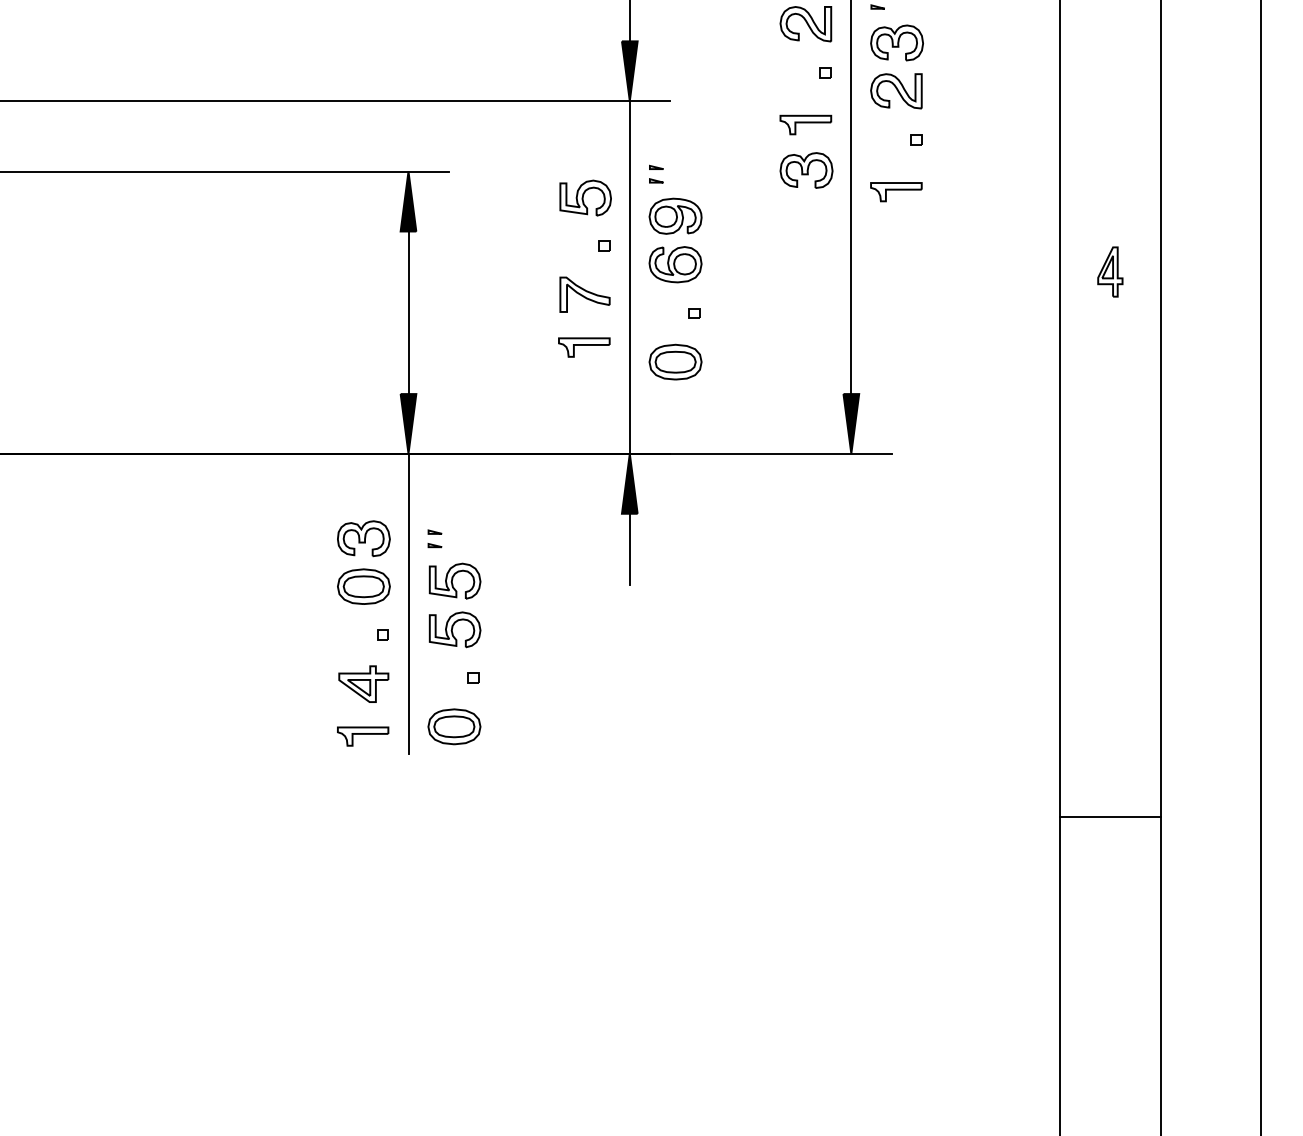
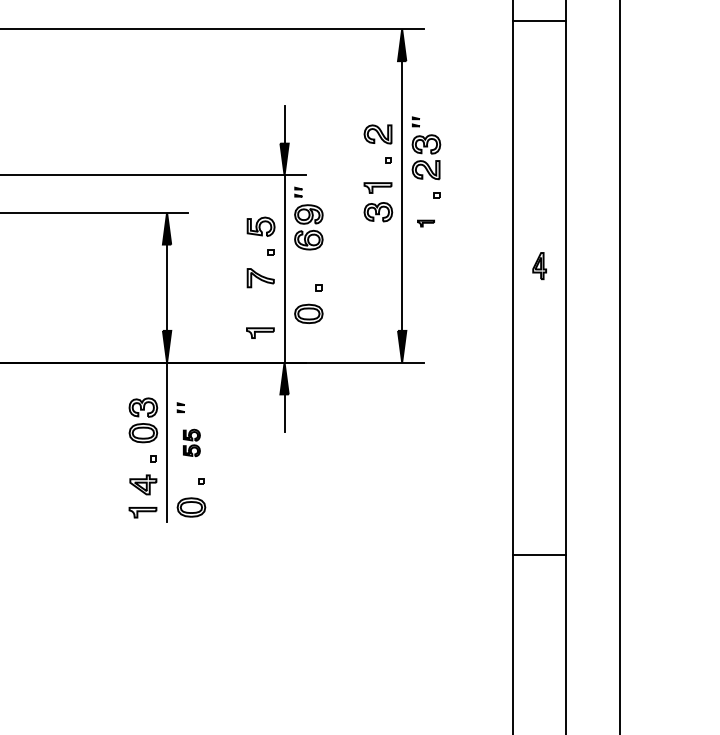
part: (895, 191) -> (425, 223), size x0.6
part: (674, 223) -> (308, 218), moved
part: (584, 346) -> (260, 332), moved
part: (454, 604) -> (191, 442), size x0.6

